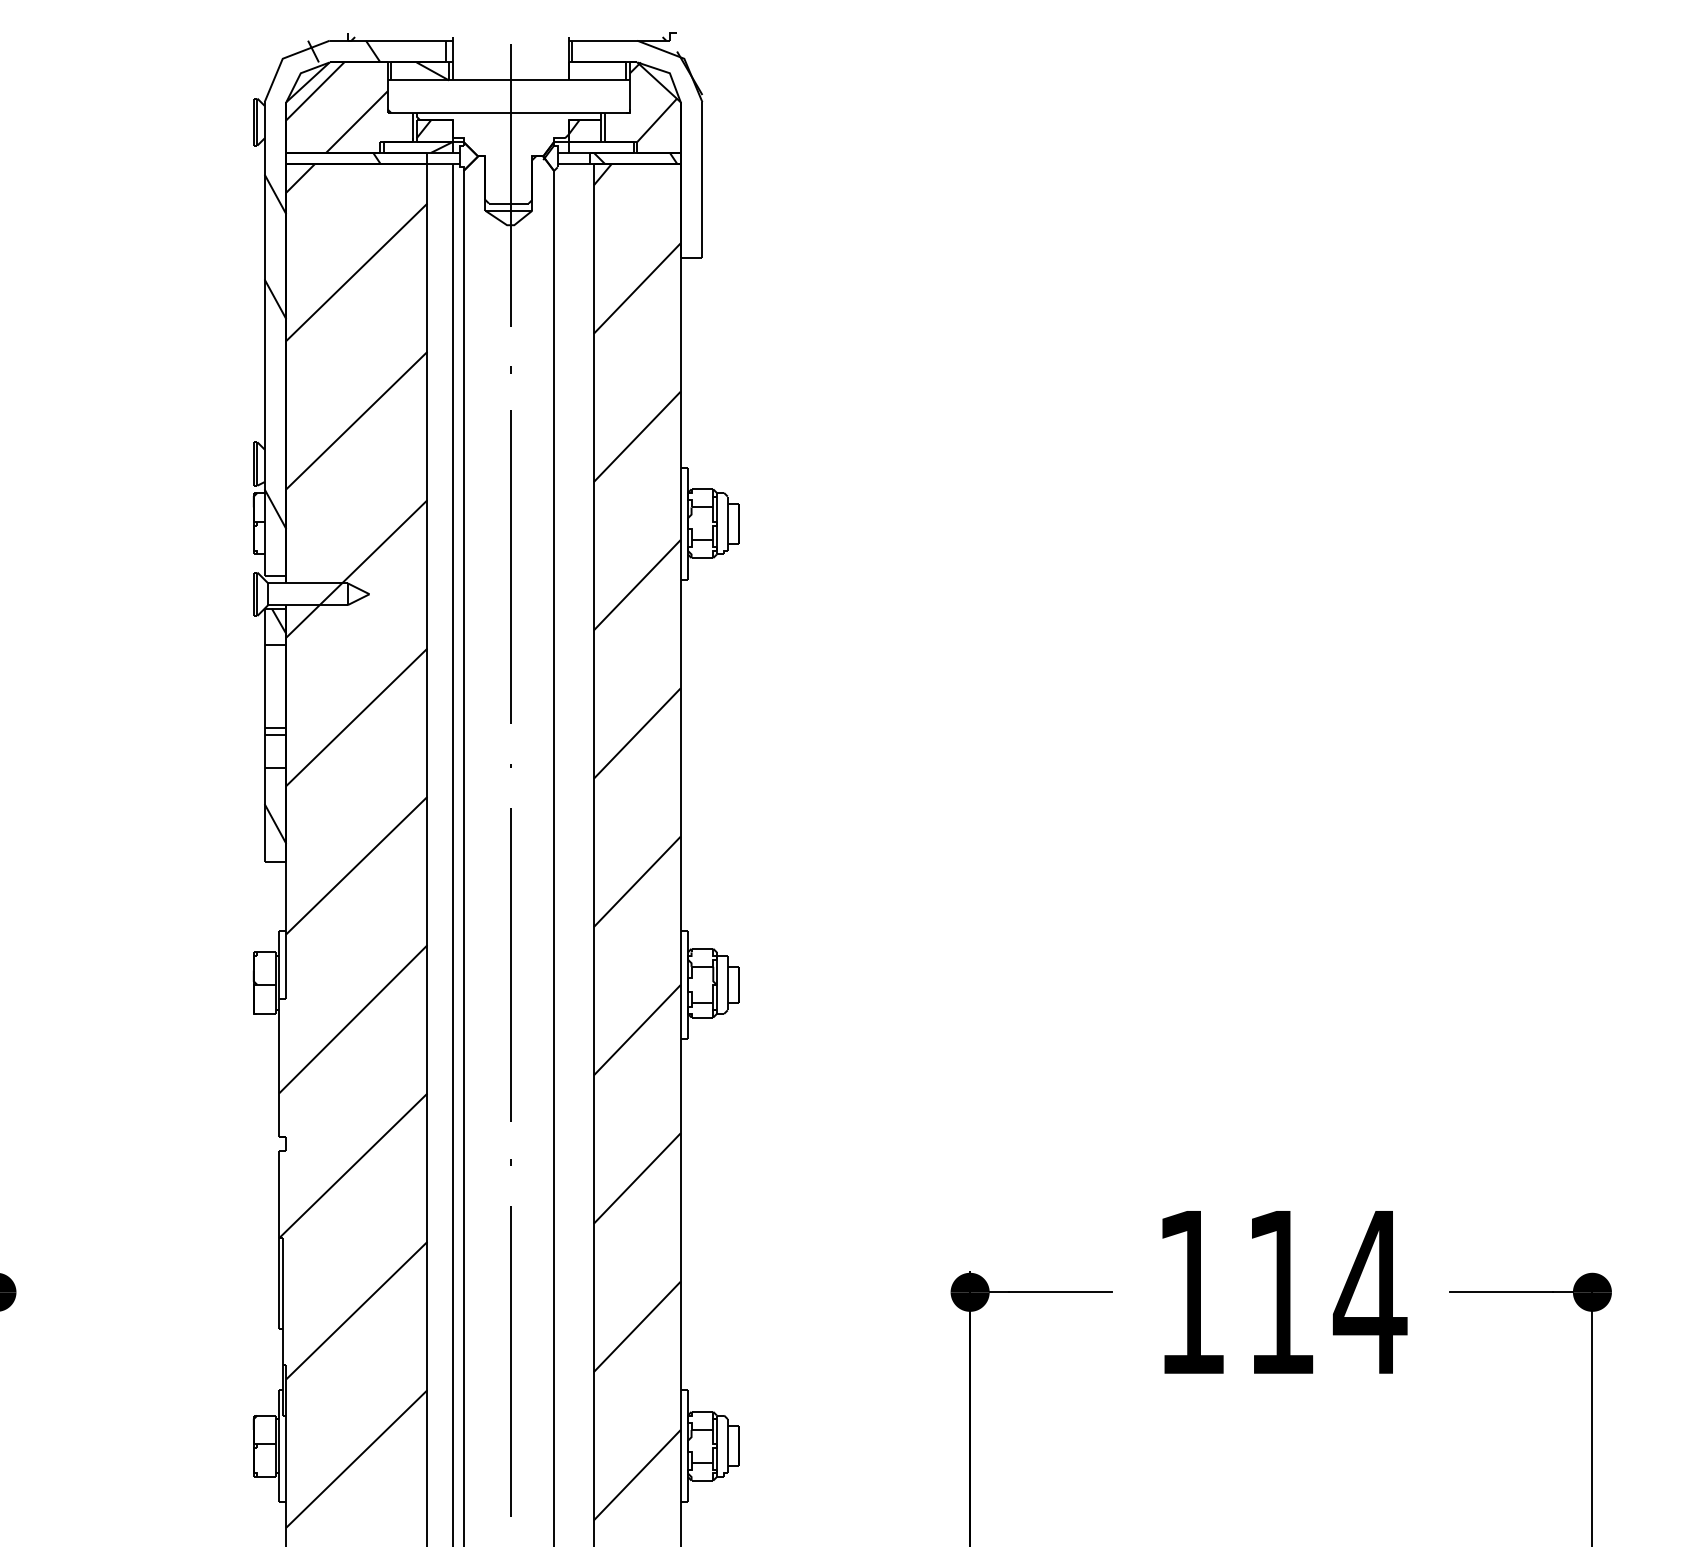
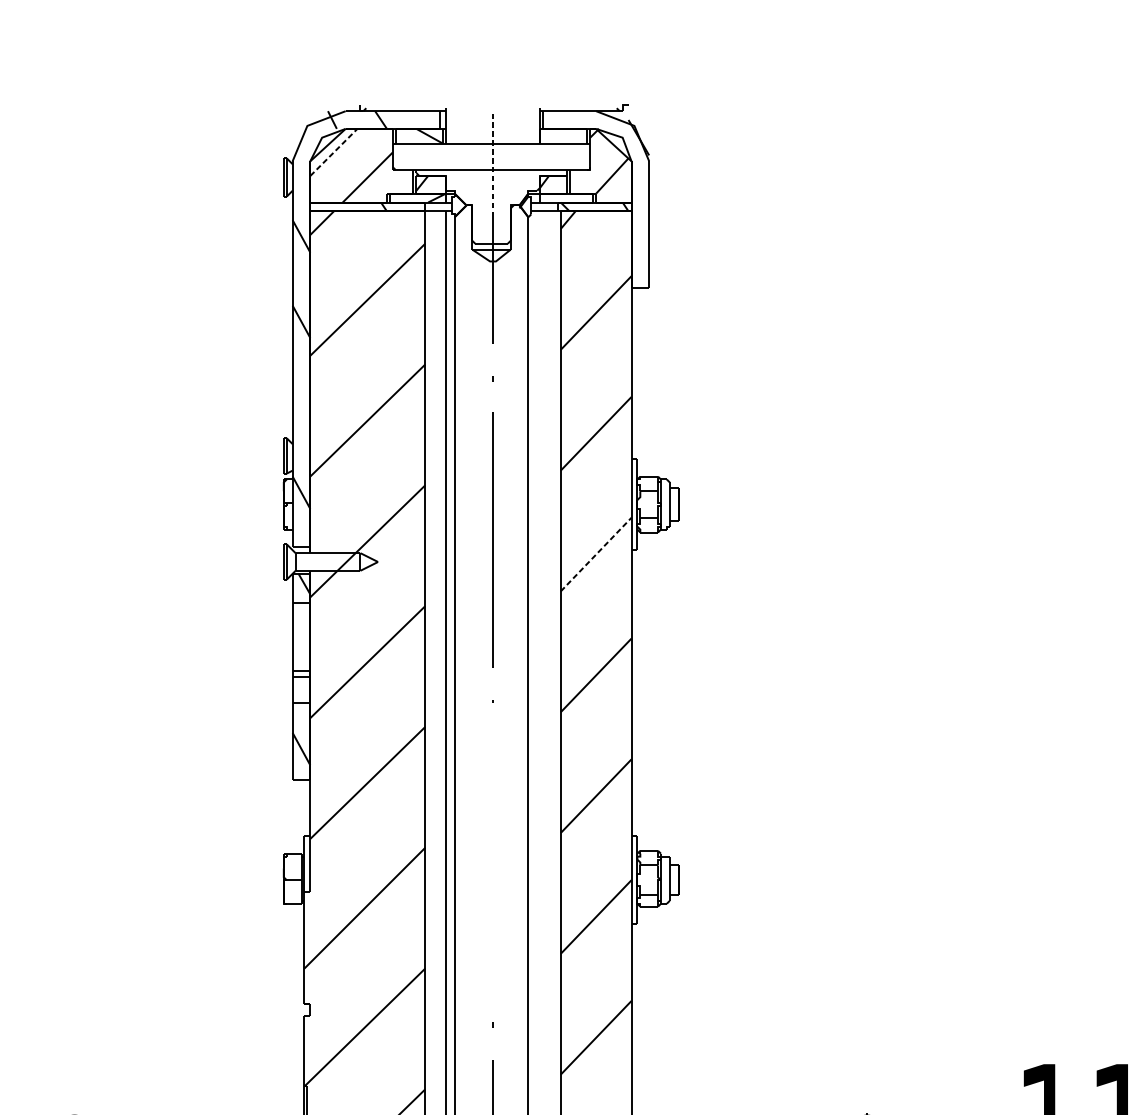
line: (315, 91) -> (334, 152), solid -> dashed
line: (510, 107) -> (492, 165), solid -> dashed
line: (637, 585) -> (596, 554), solid -> dashed
line: (510, 964) -> (492, 863), removed

